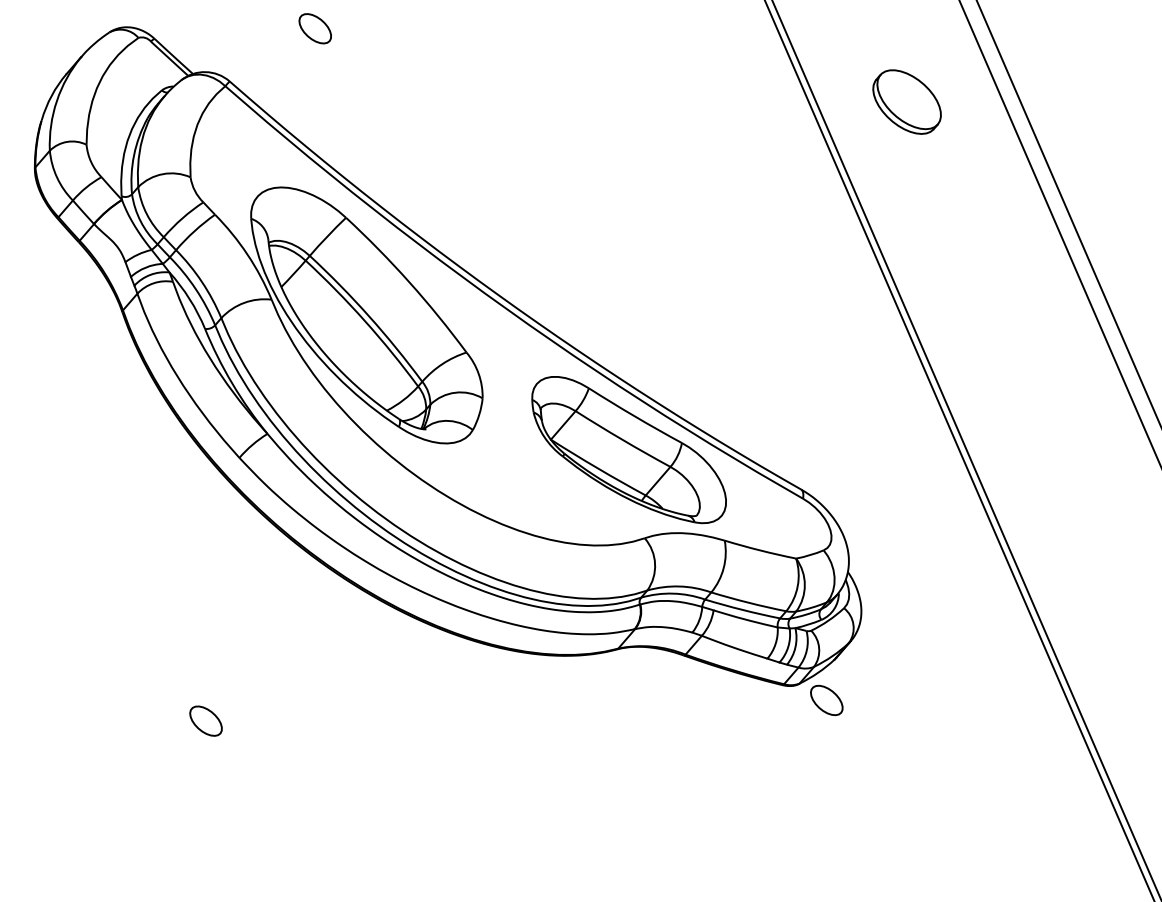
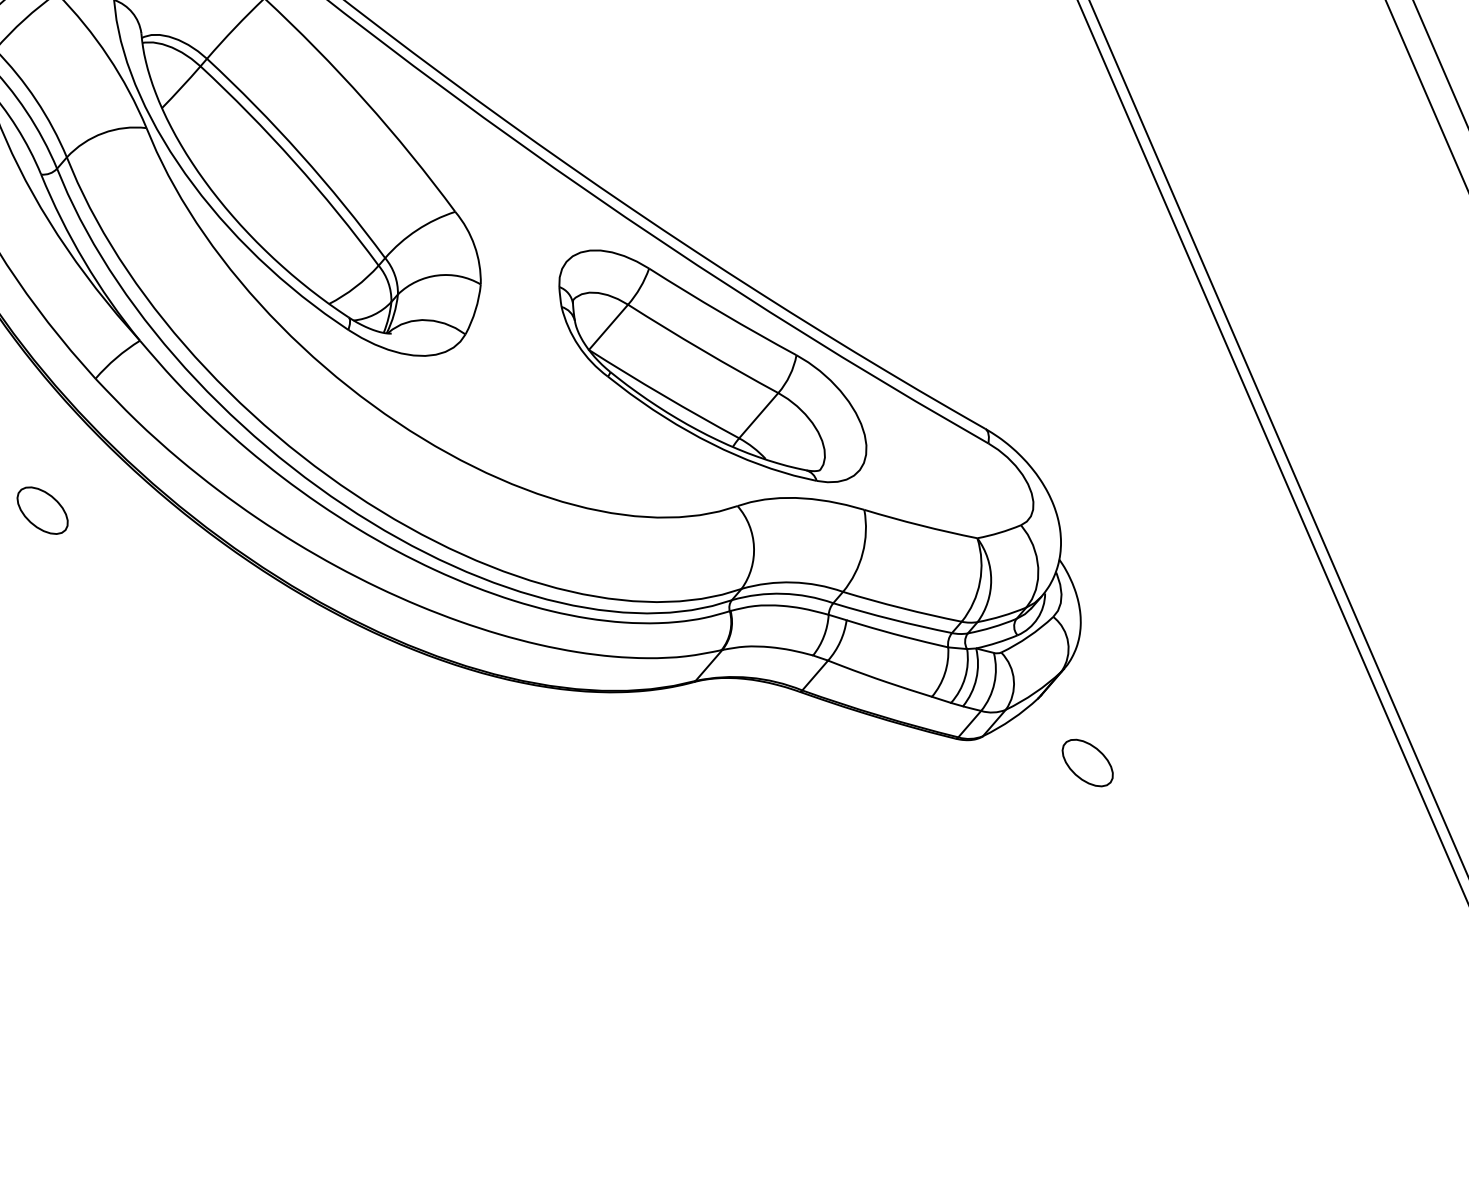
part: (826, 700) -> (1087, 763), moved
part: (205, 720) -> (41, 509), moved

